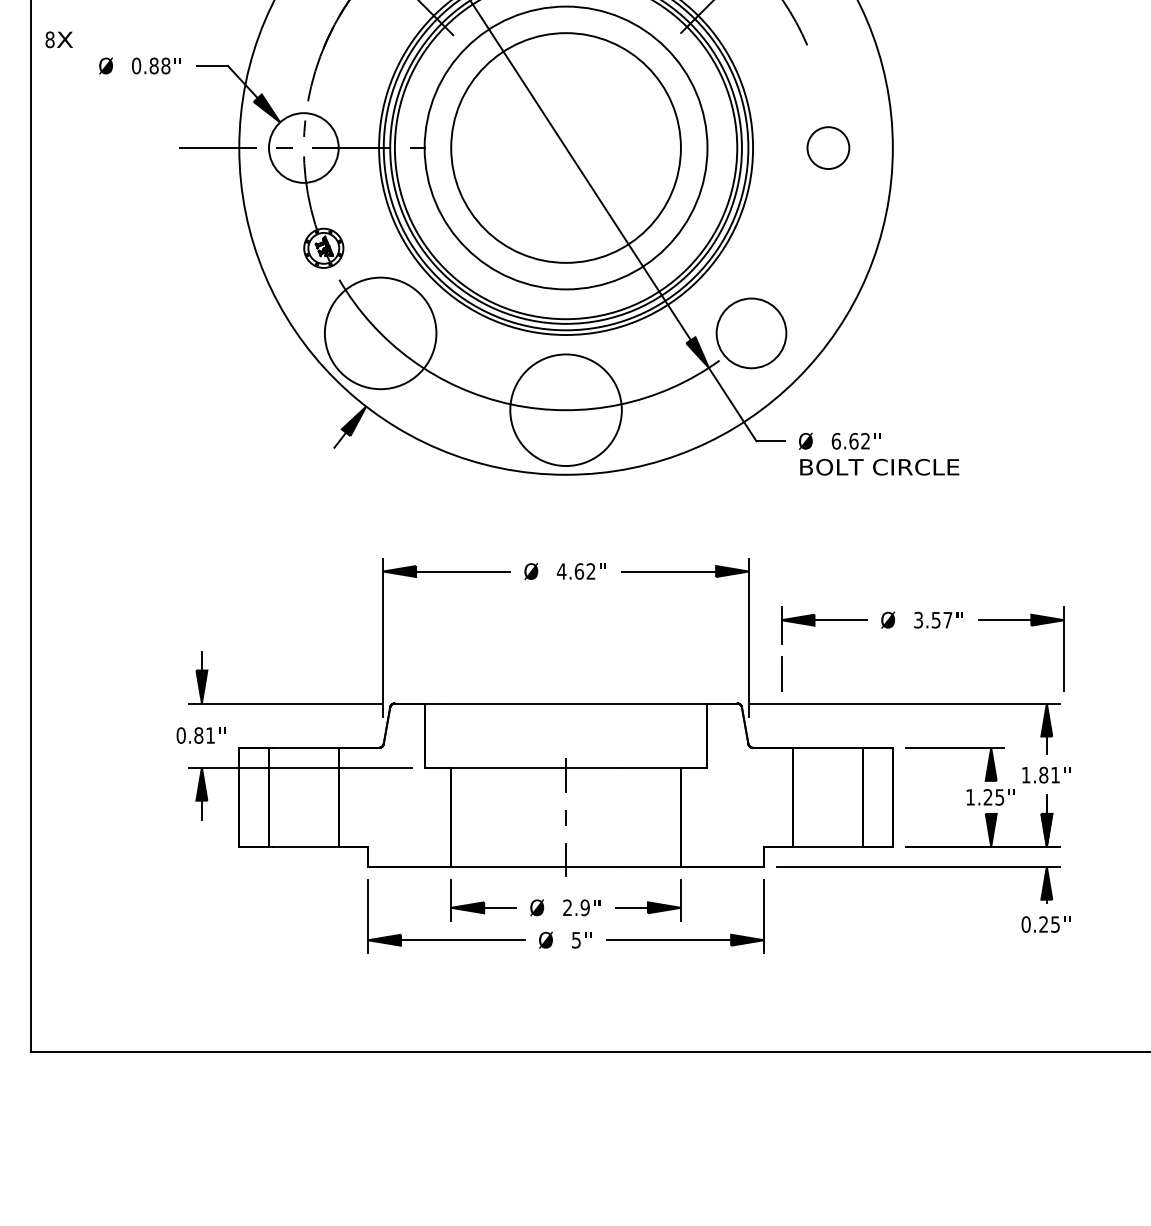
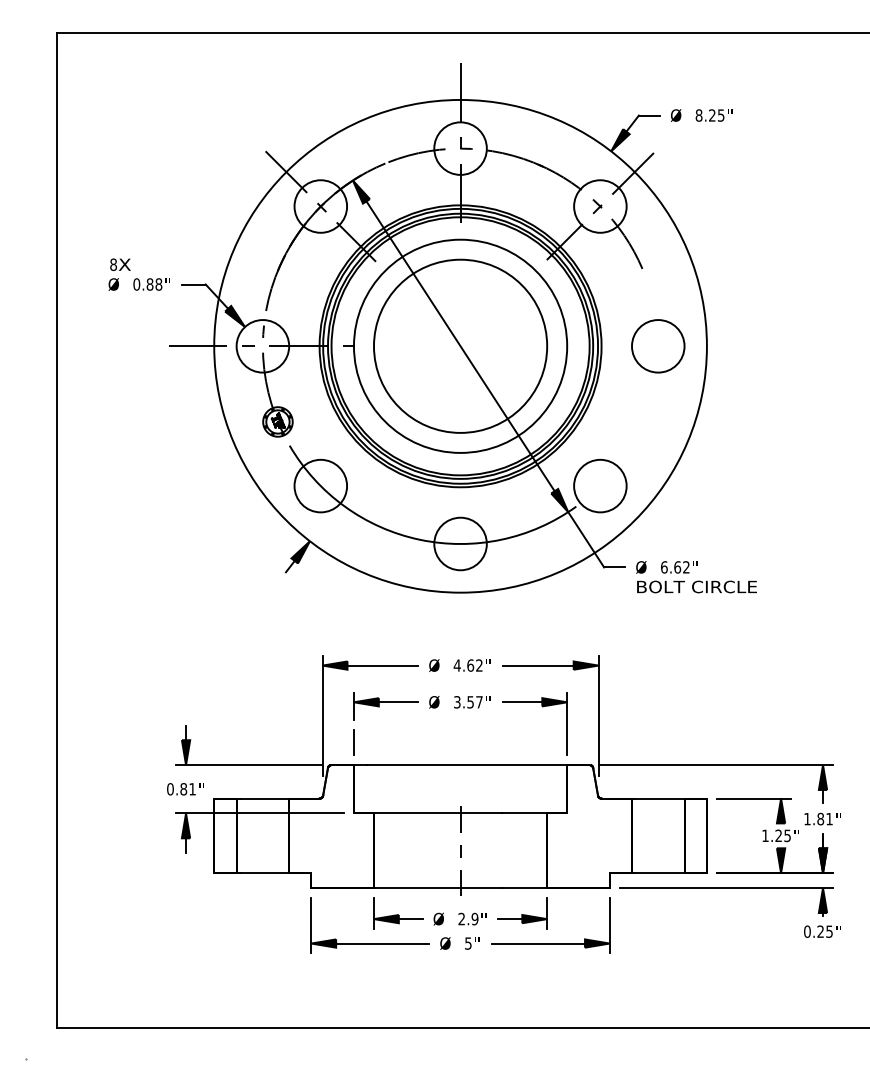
text: (59, 39) -> (120, 264), moved
circle: (828, 148) -> (658, 346), size x1.67
circle: (380, 332) -> (320, 485), size x0.62
circle: (565, 409) -> (460, 543), size x0.62
part: (920, 628) -> (458, 708), moved

